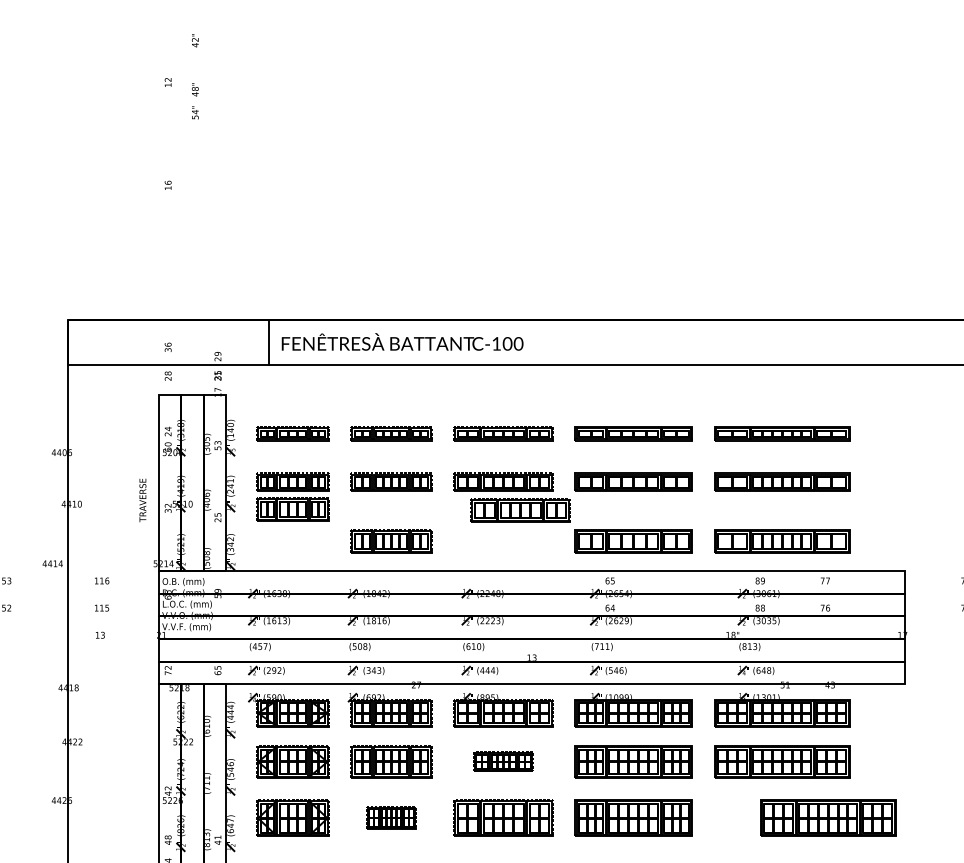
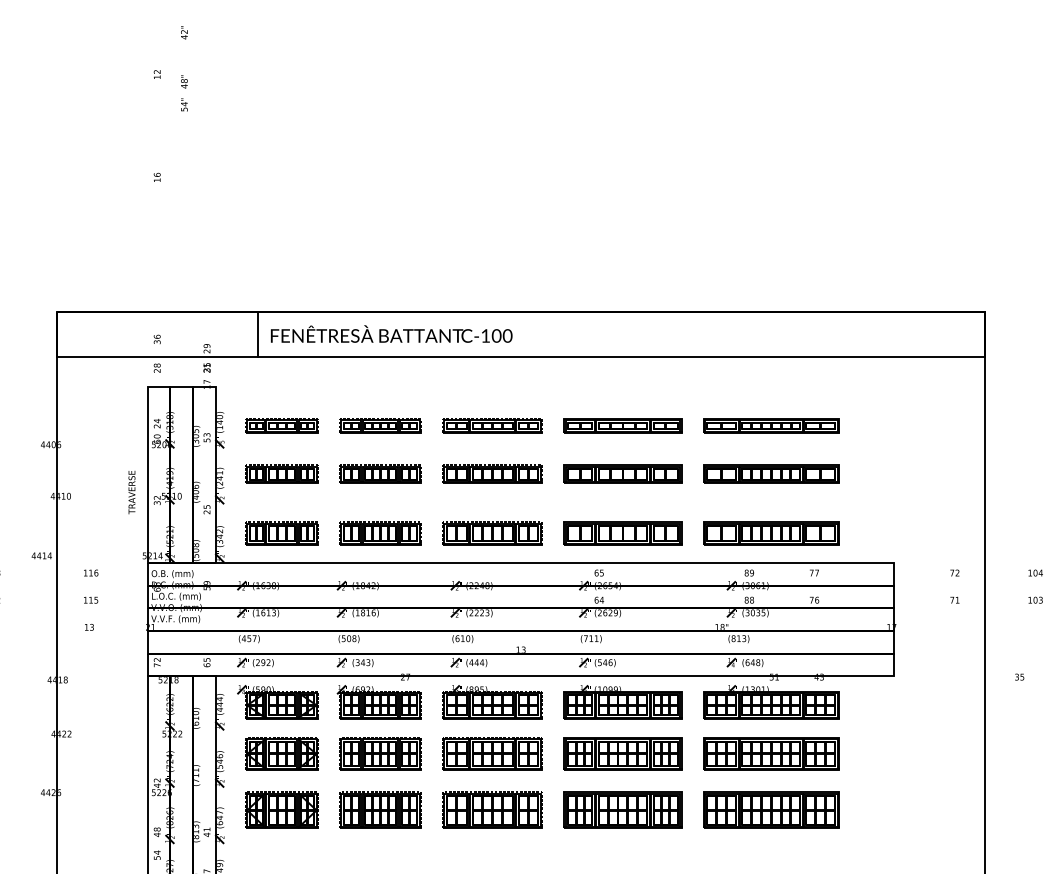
part: (292, 509) -> (281, 533), moved
part: (520, 510) -> (492, 533), moved
part: (503, 761) -> (492, 753), size x1.67
part: (391, 817) -> (380, 809), size x1.67
part: (828, 817) -> (771, 809), moved

